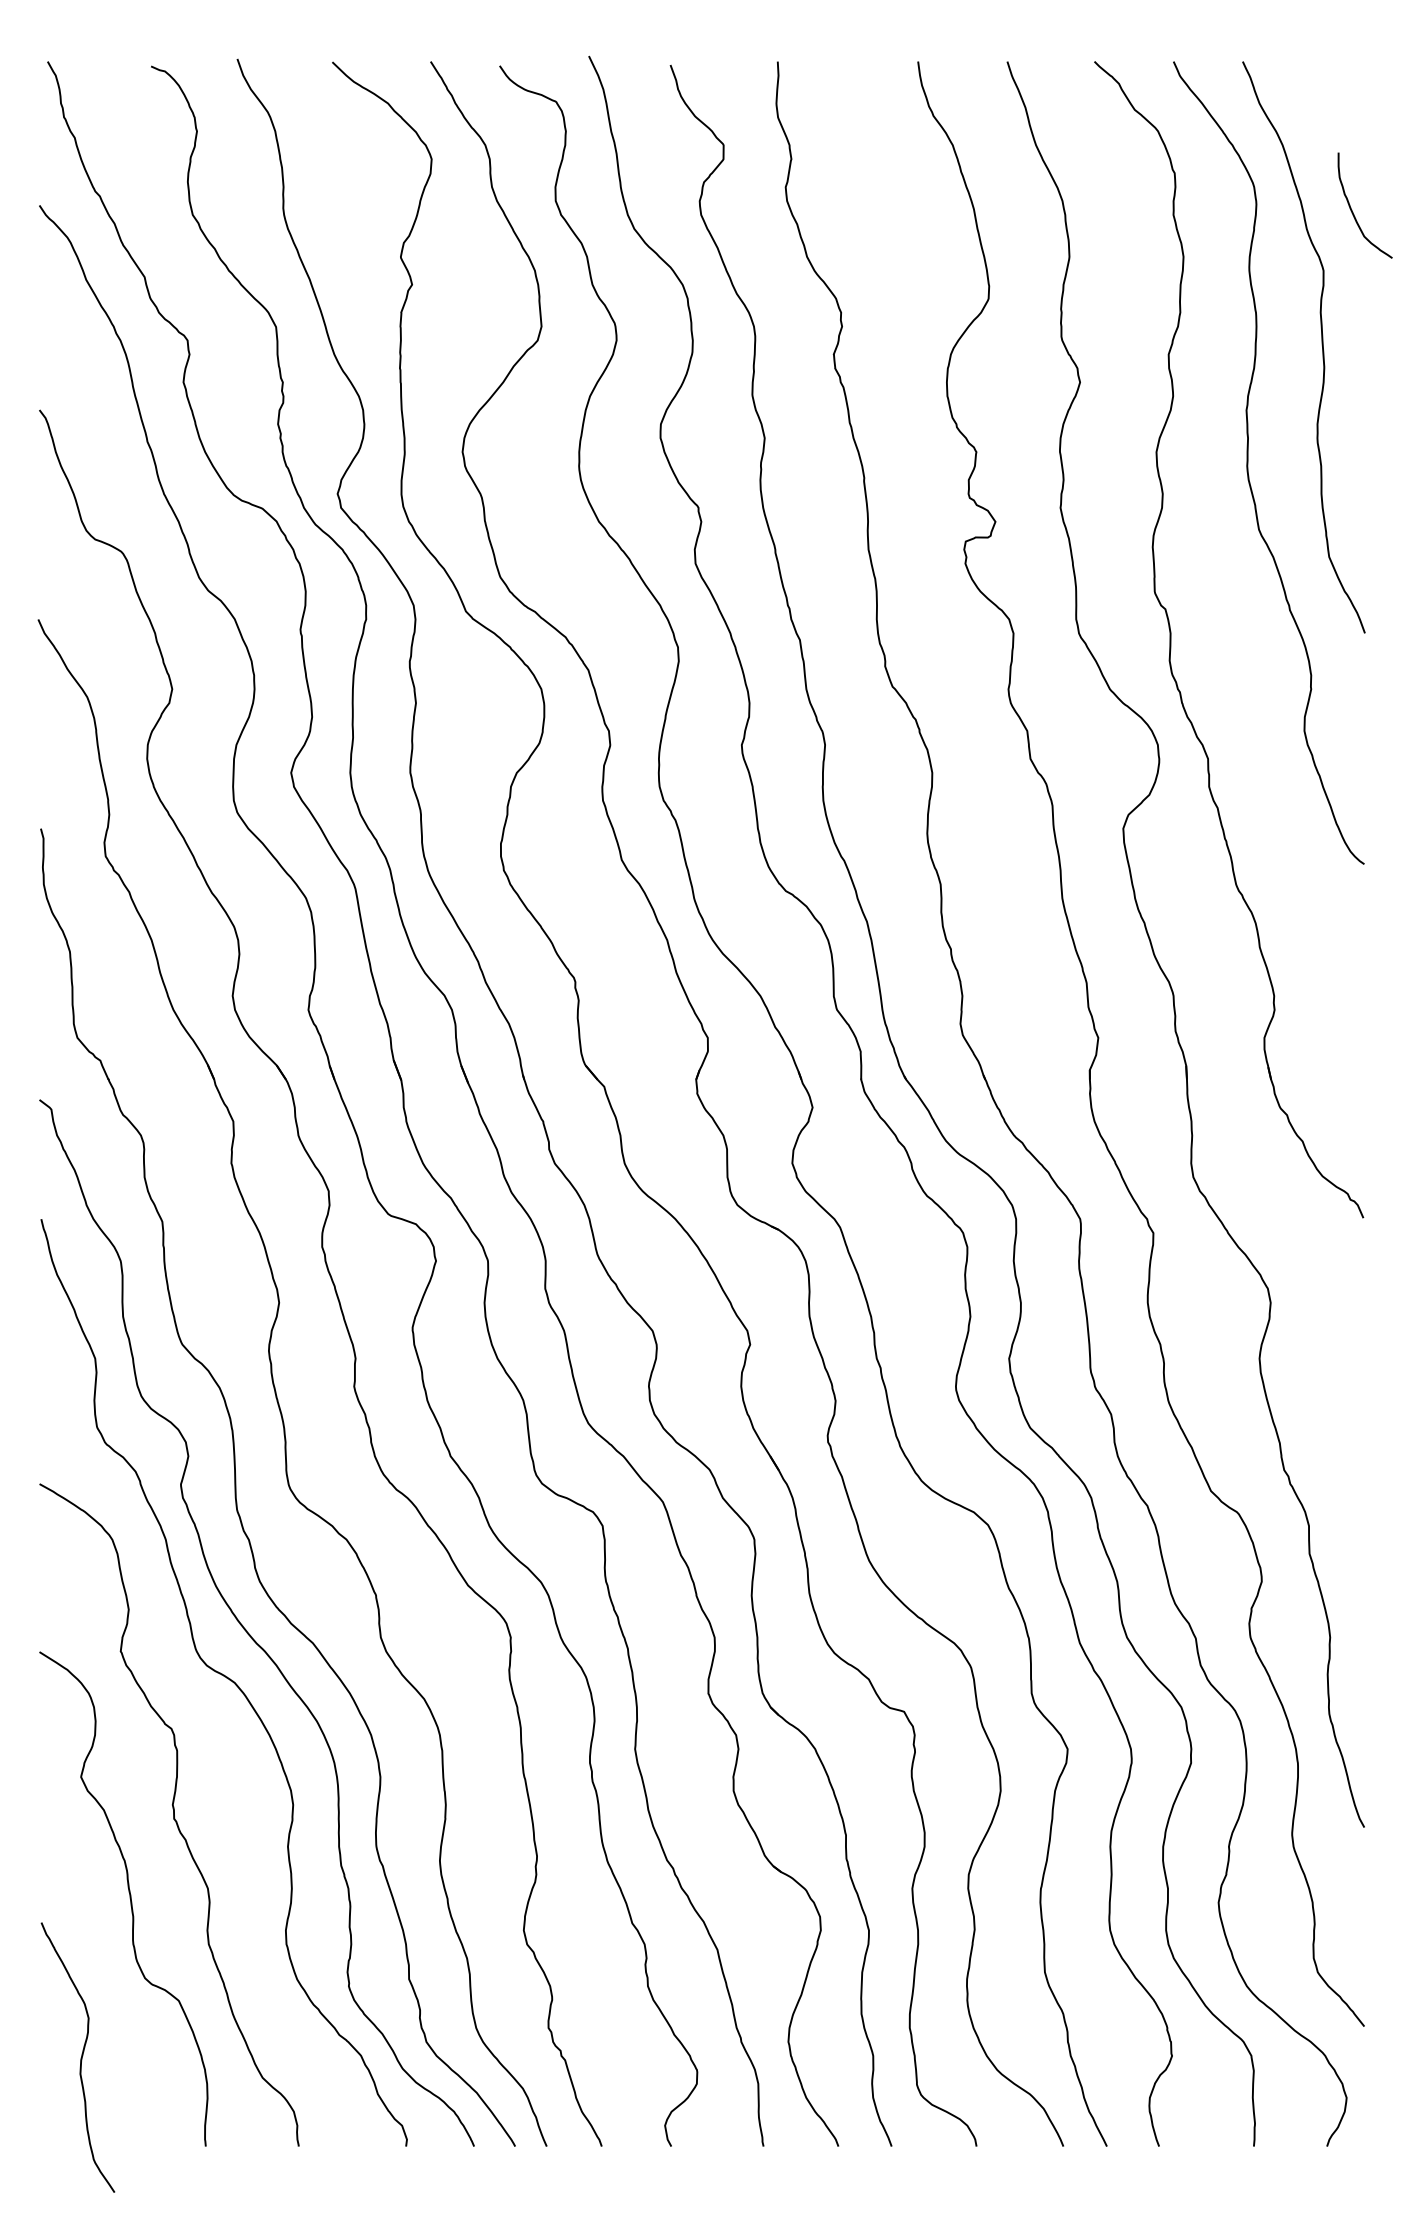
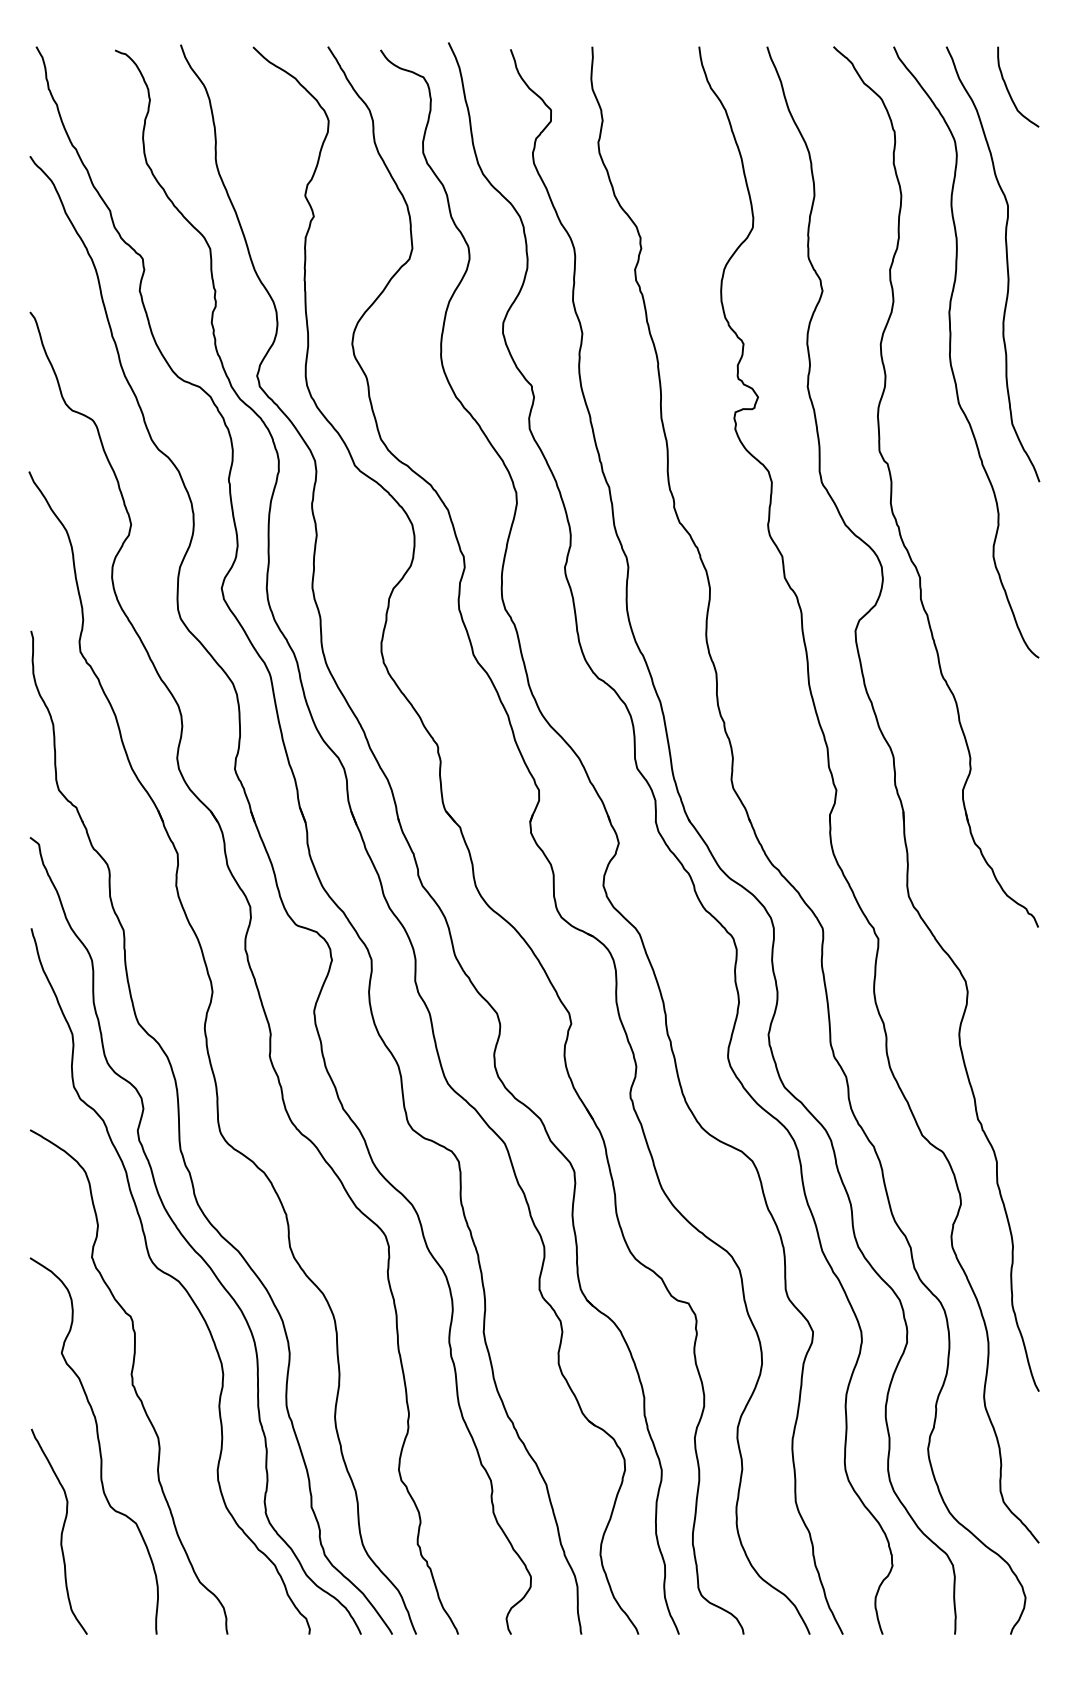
curve: (1352, 210) -> (1008, 90), moved
curve: (80, 2057) -> (61, 1531), moved

